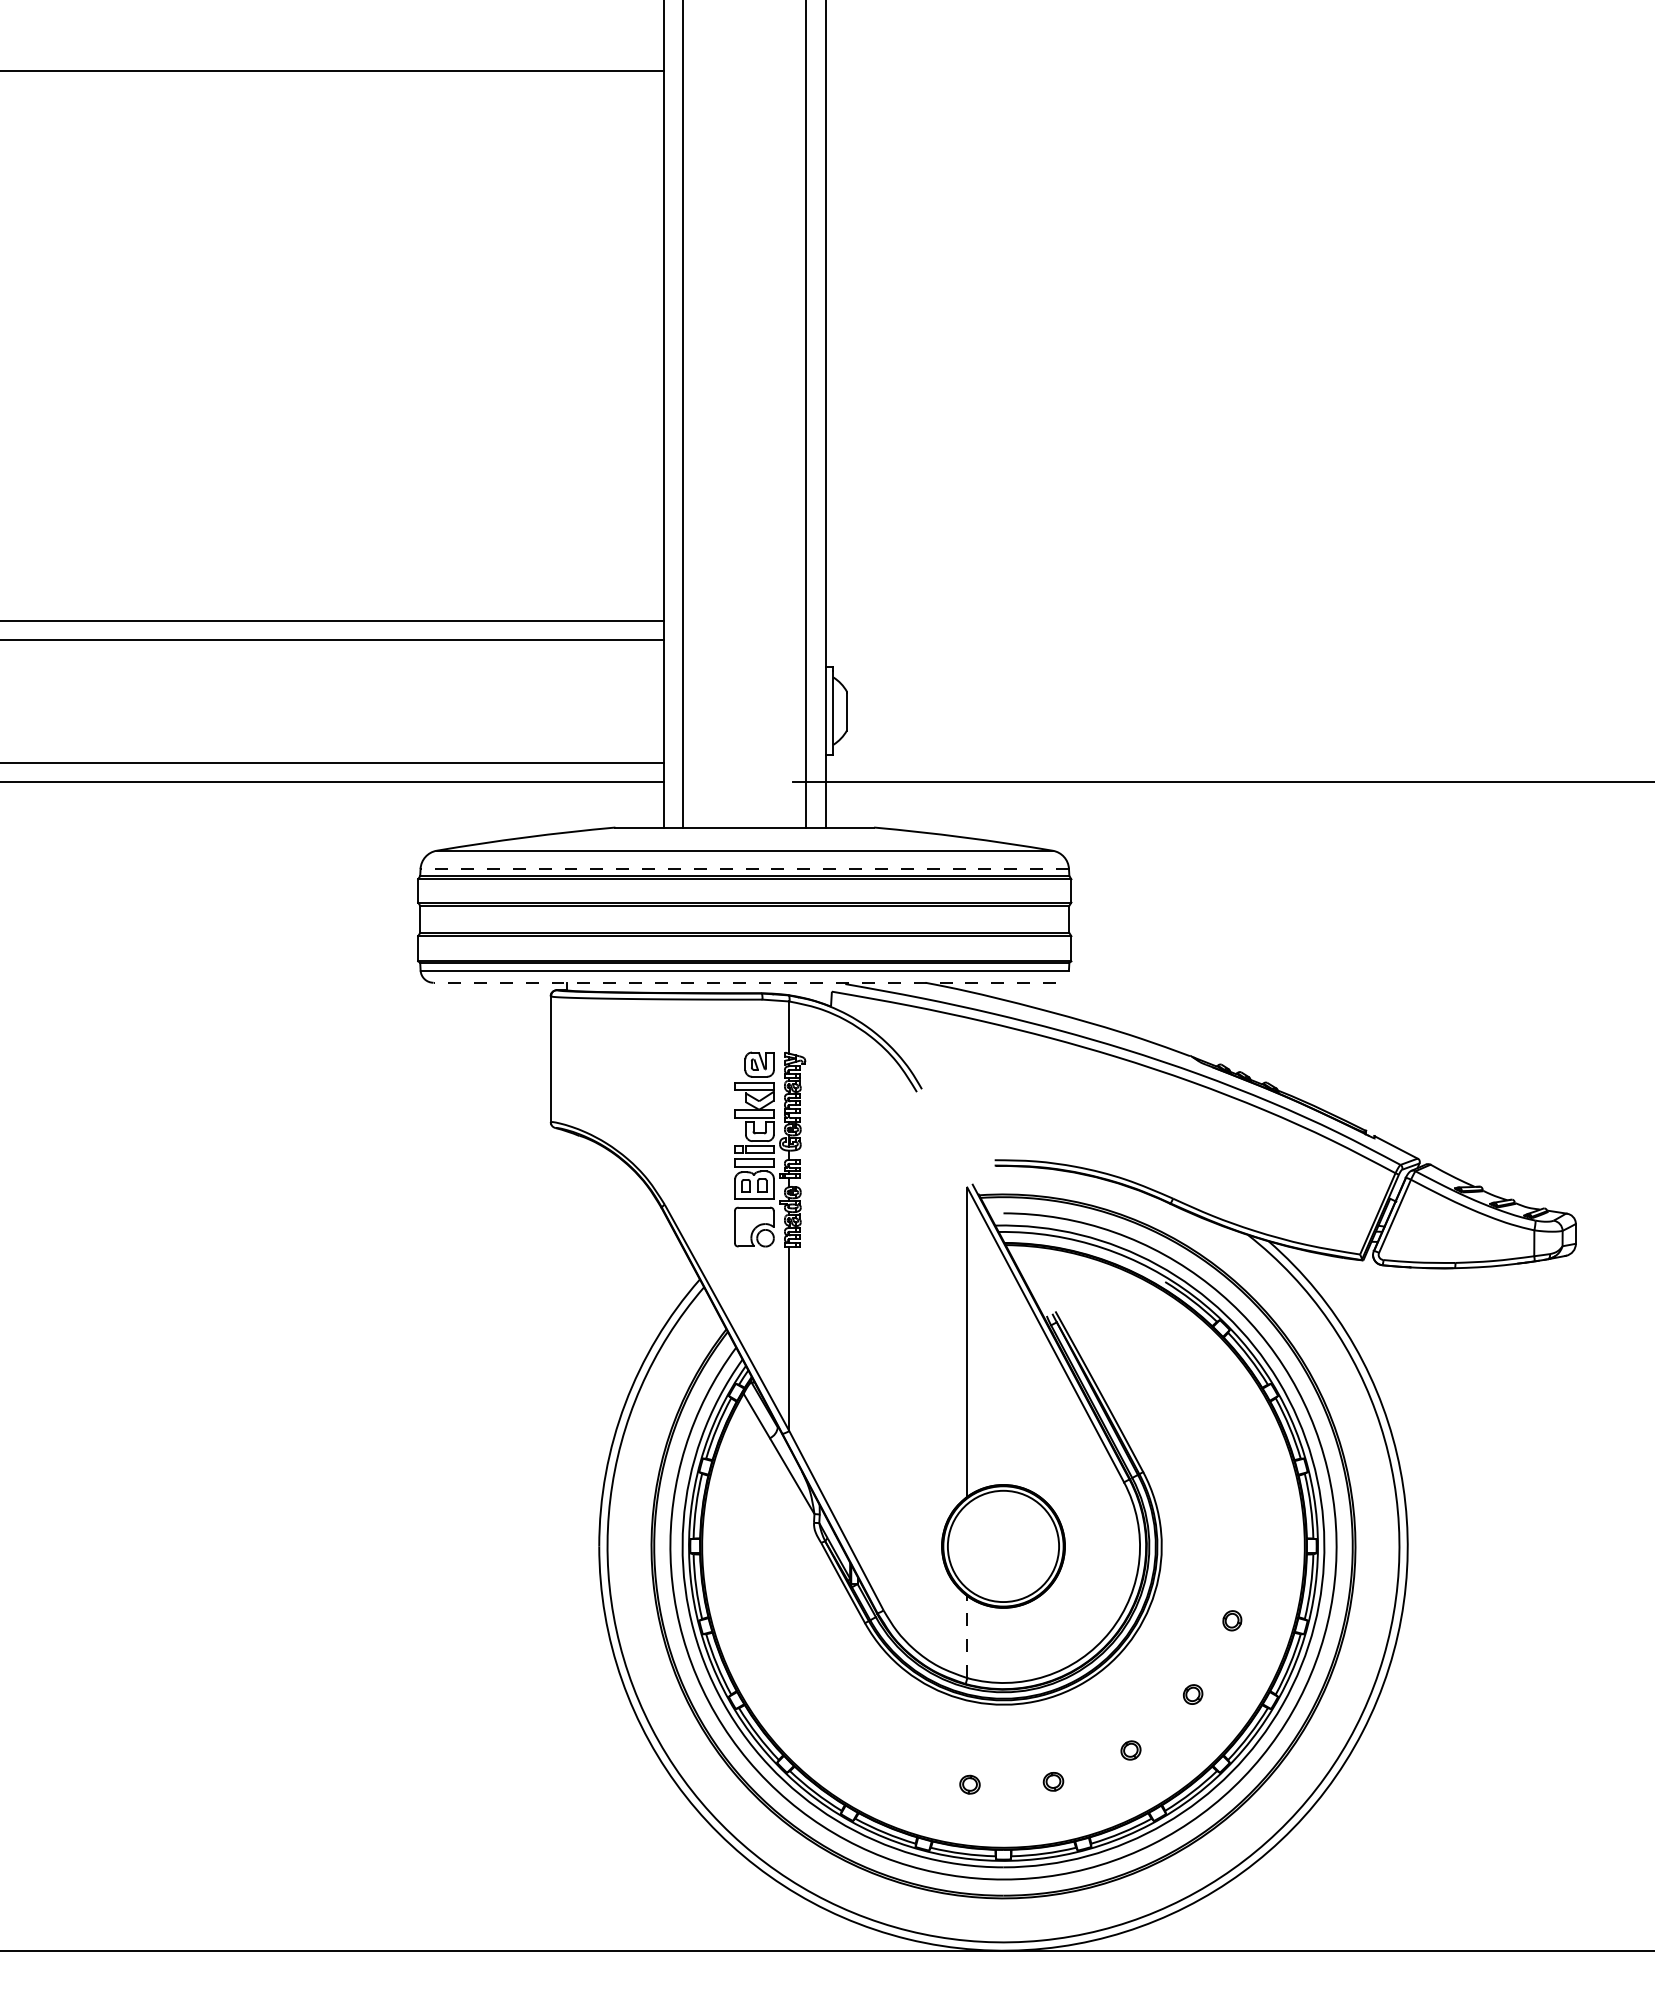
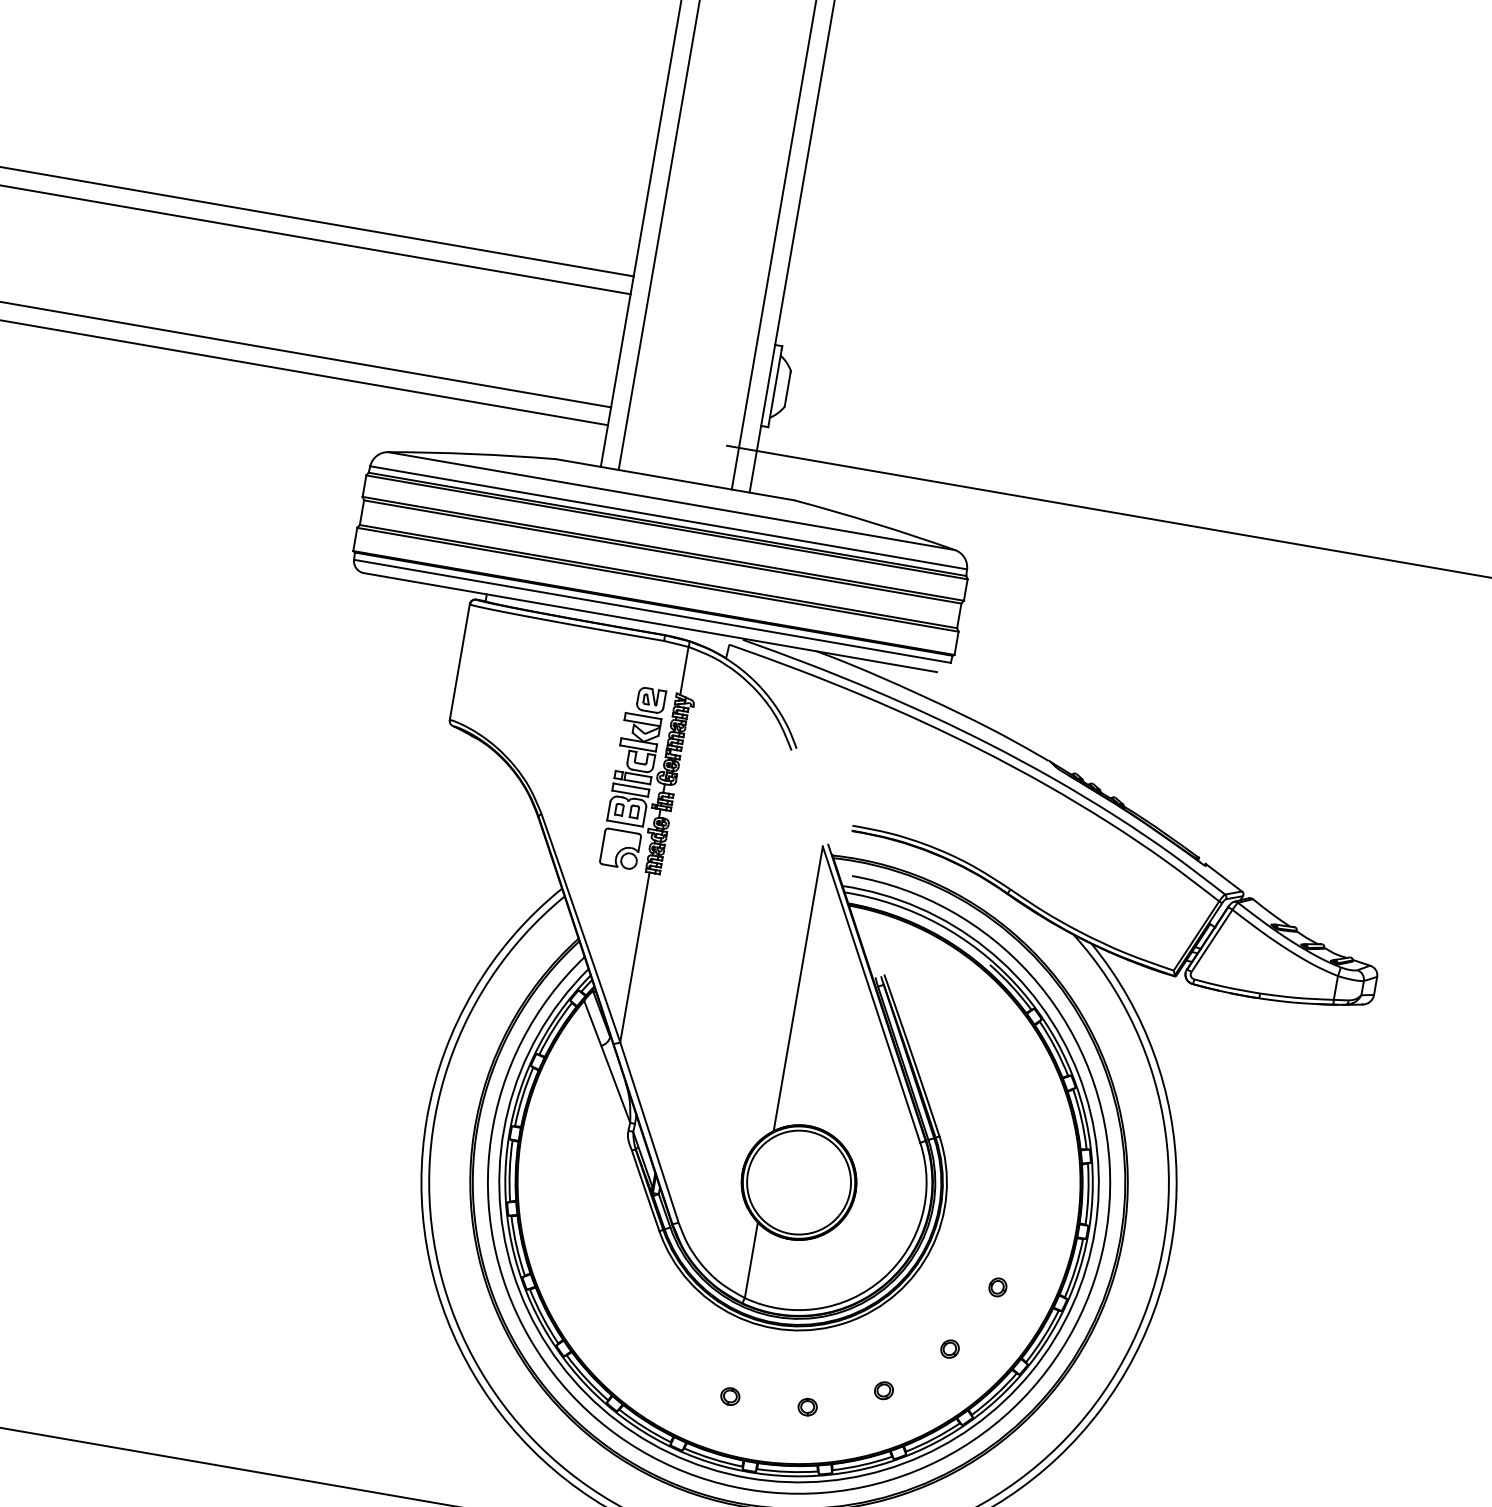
line: (744, 868) -> (668, 517), dashed -> solid
line: (744, 982) -> (650, 622), dashed -> solid
line: (967, 1636) -> (751, 1259), dashed -> solid

